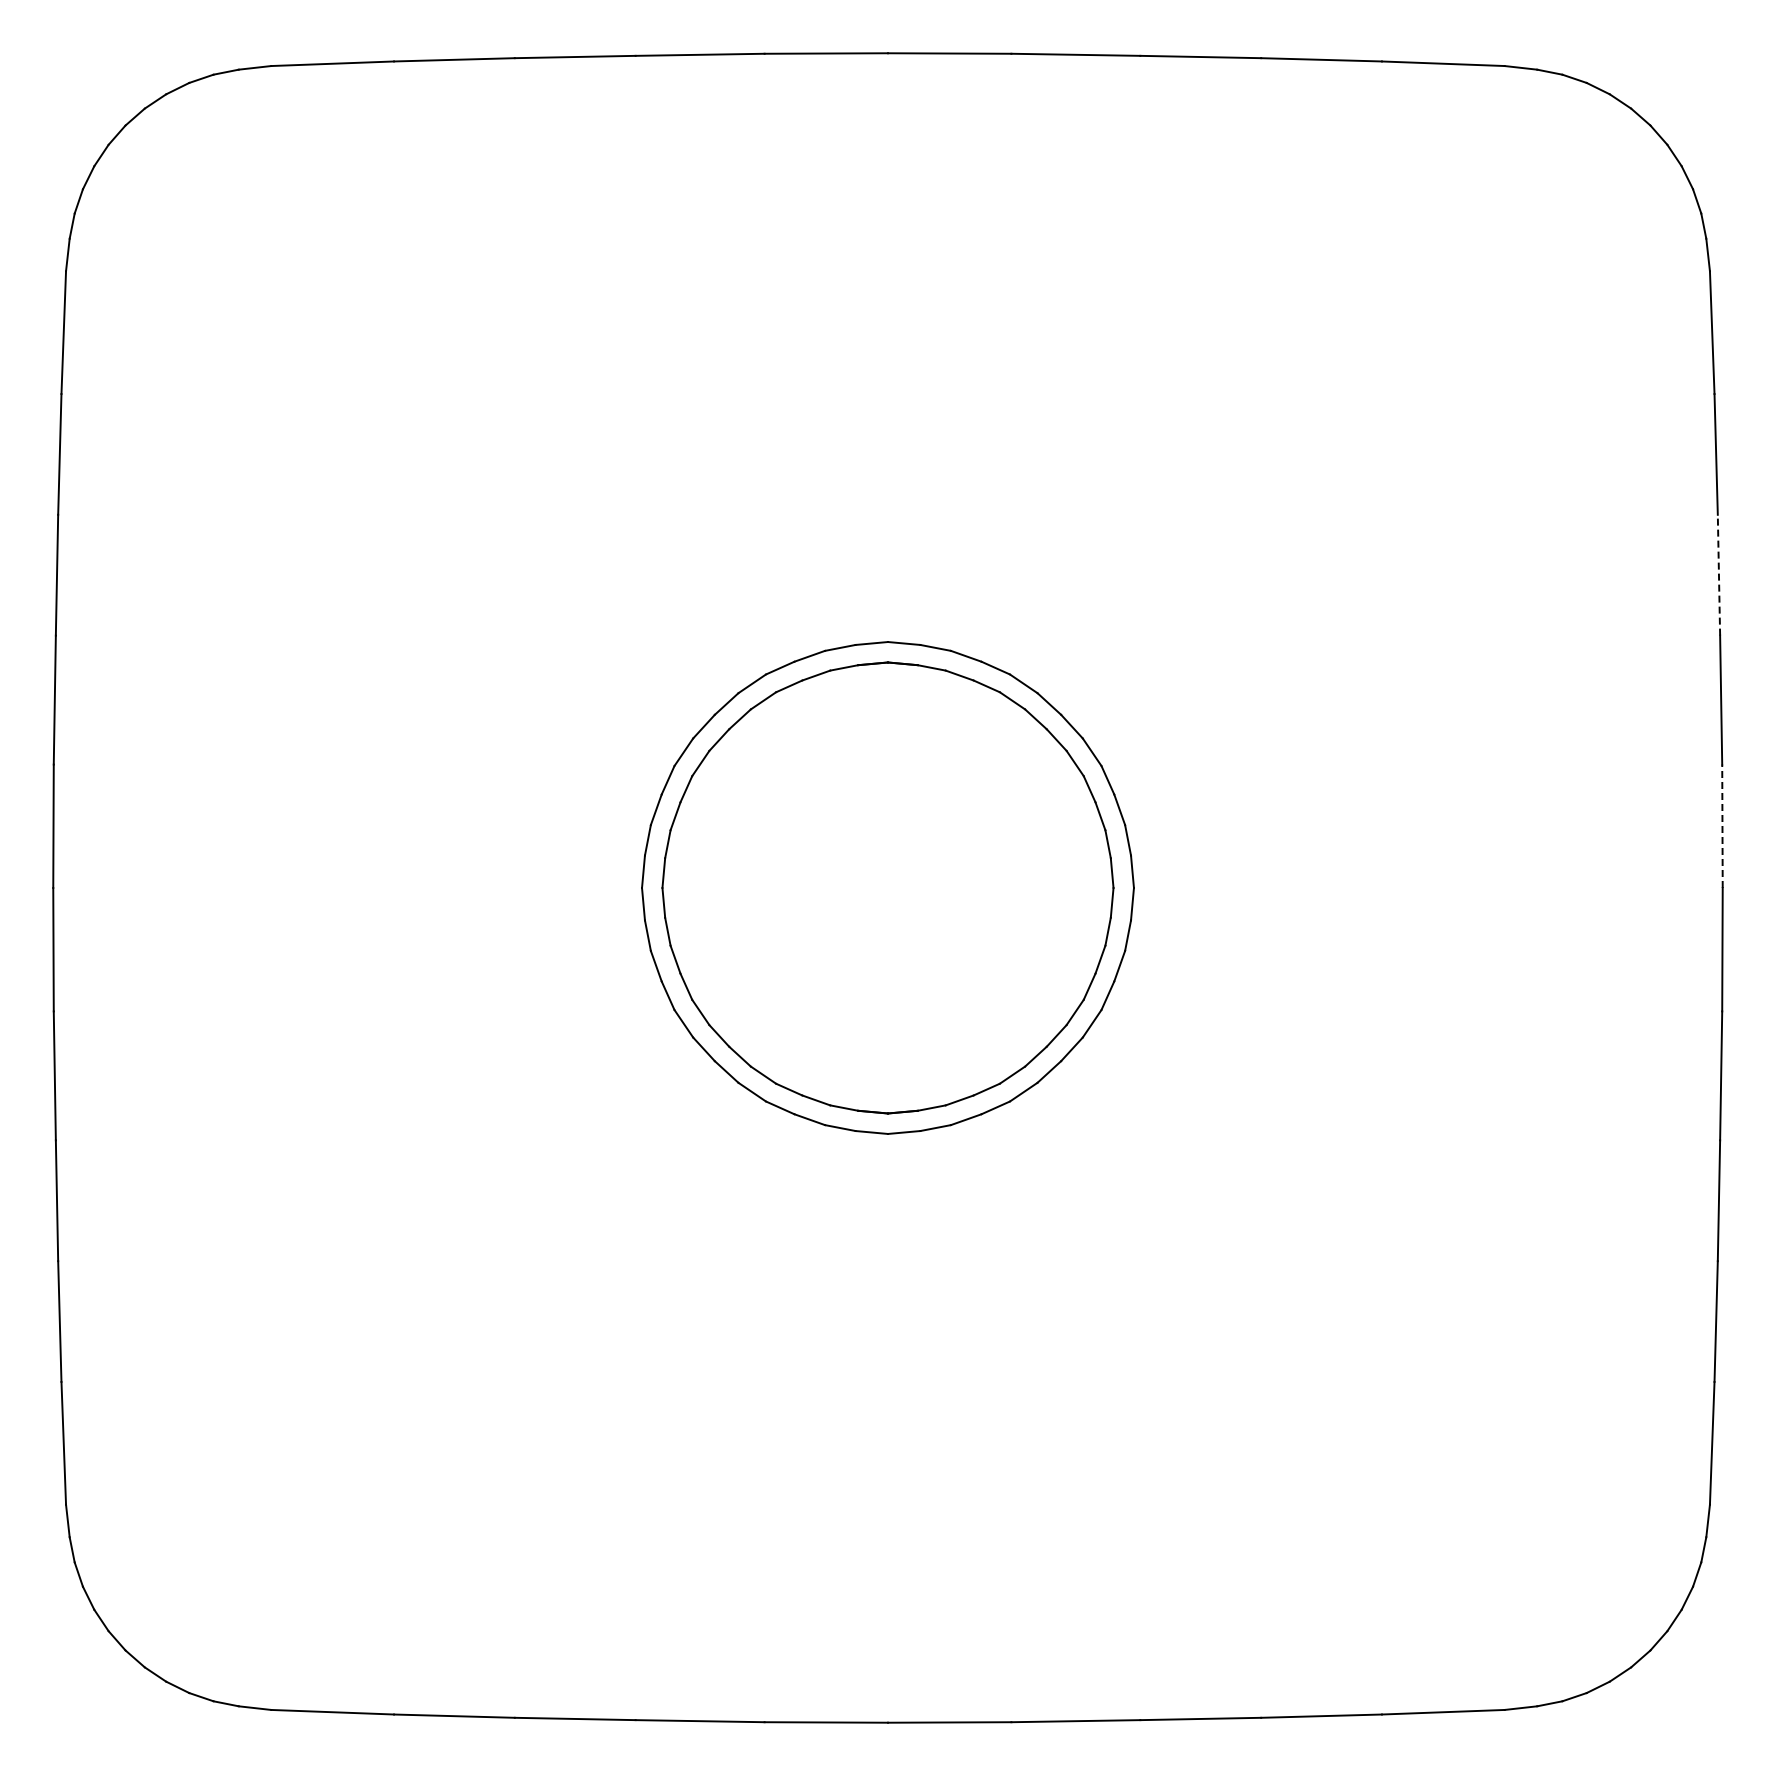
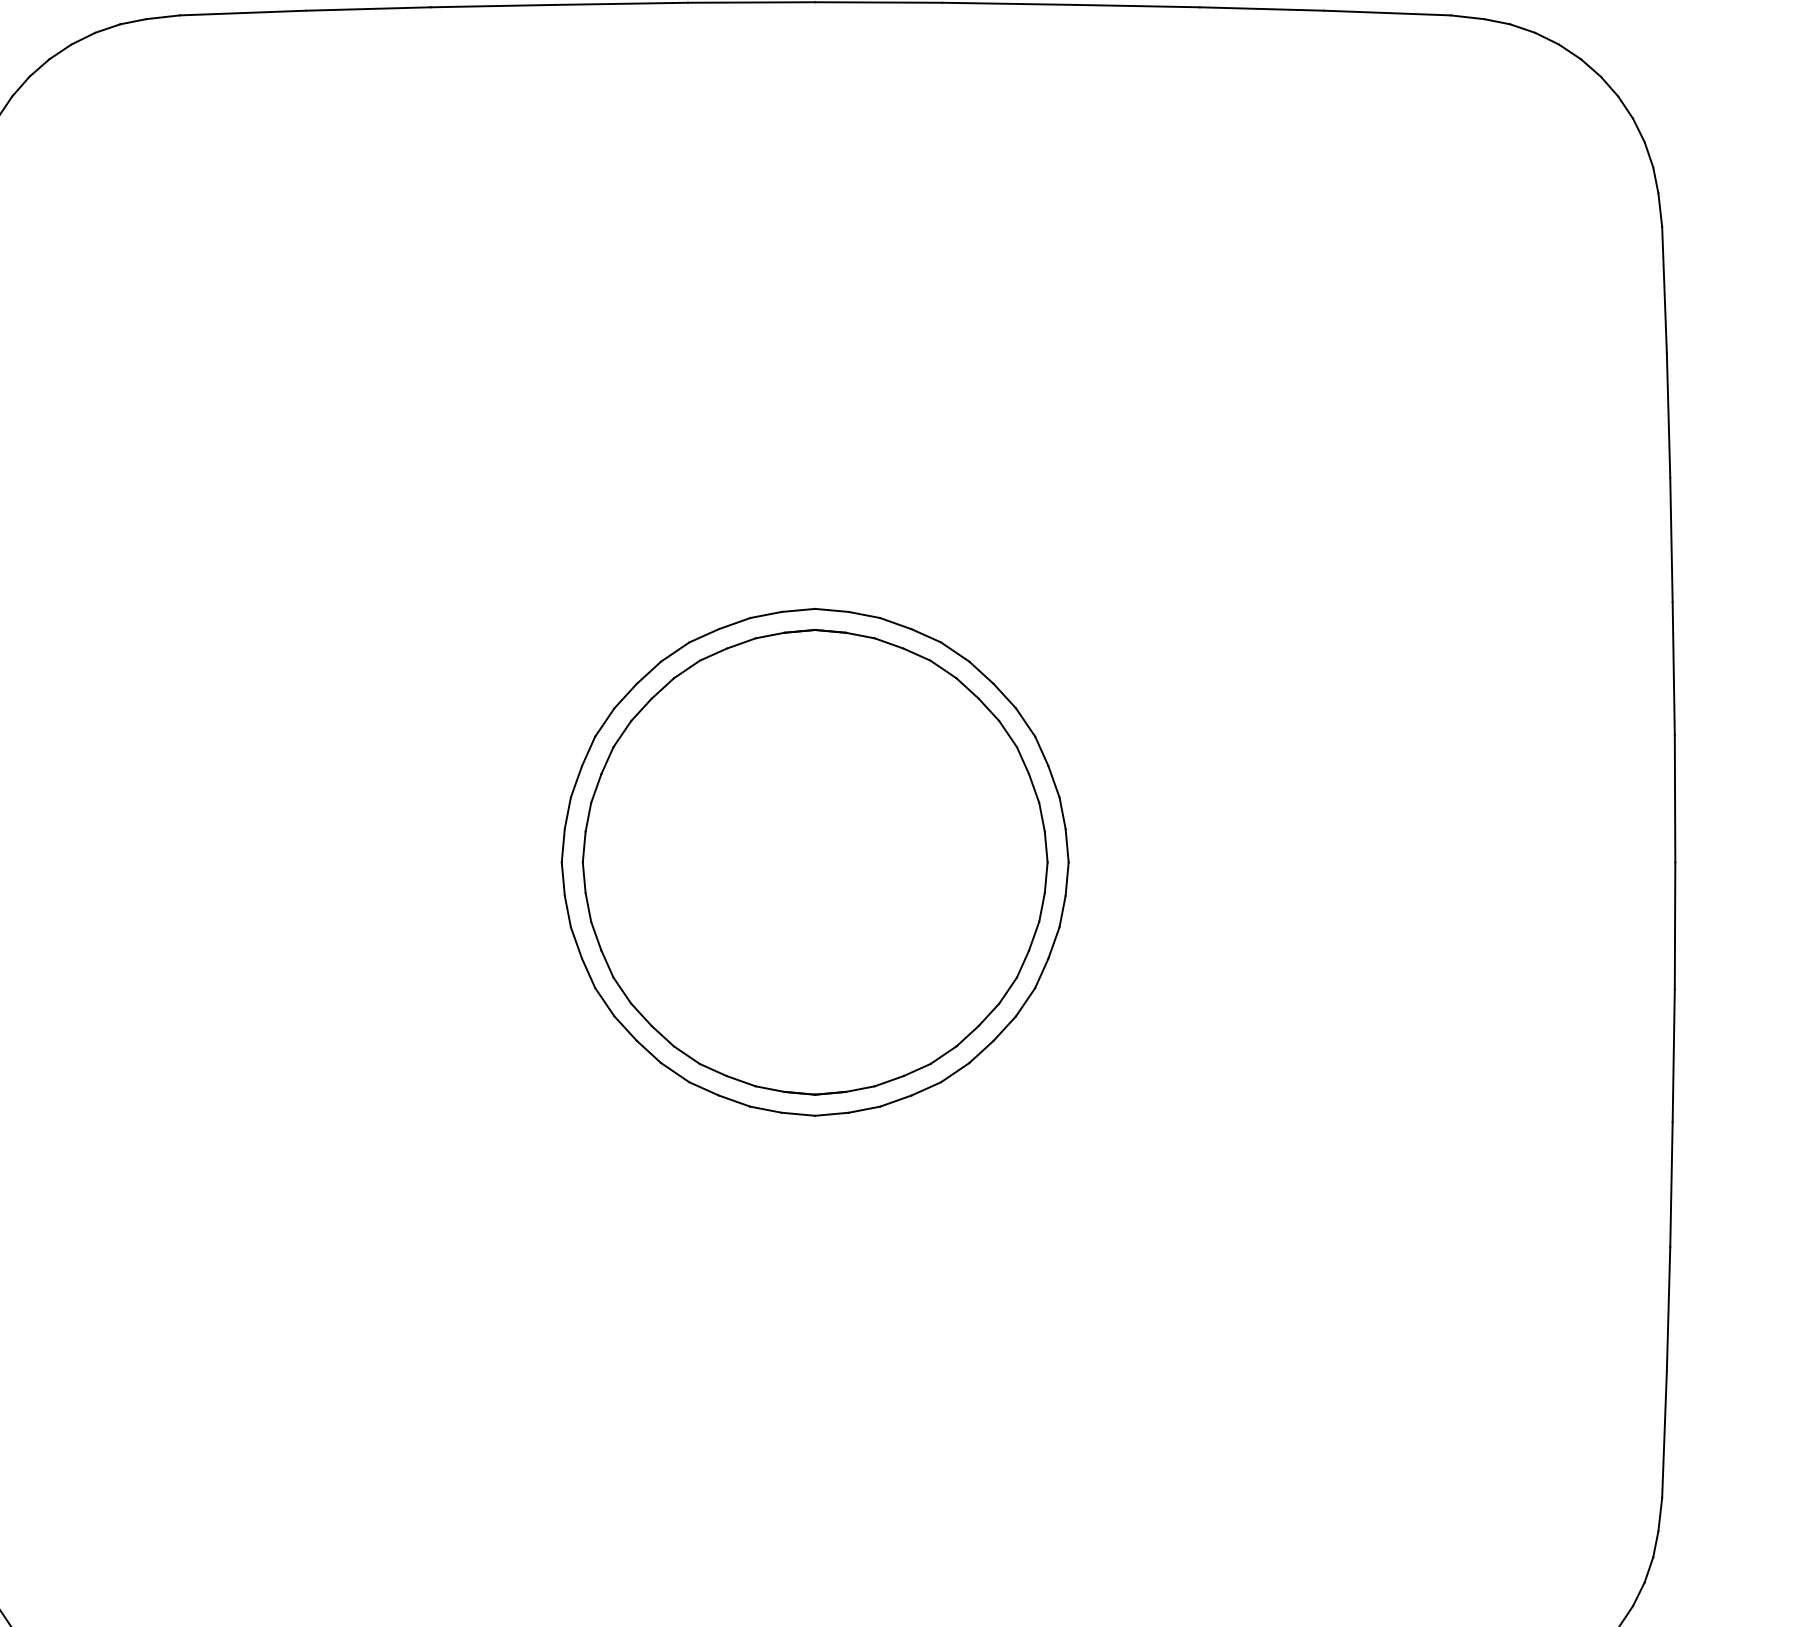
line: (1718, 574) -> (1670, 539), dashed -> solid
line: (1722, 826) -> (1675, 798), dashed -> solid

